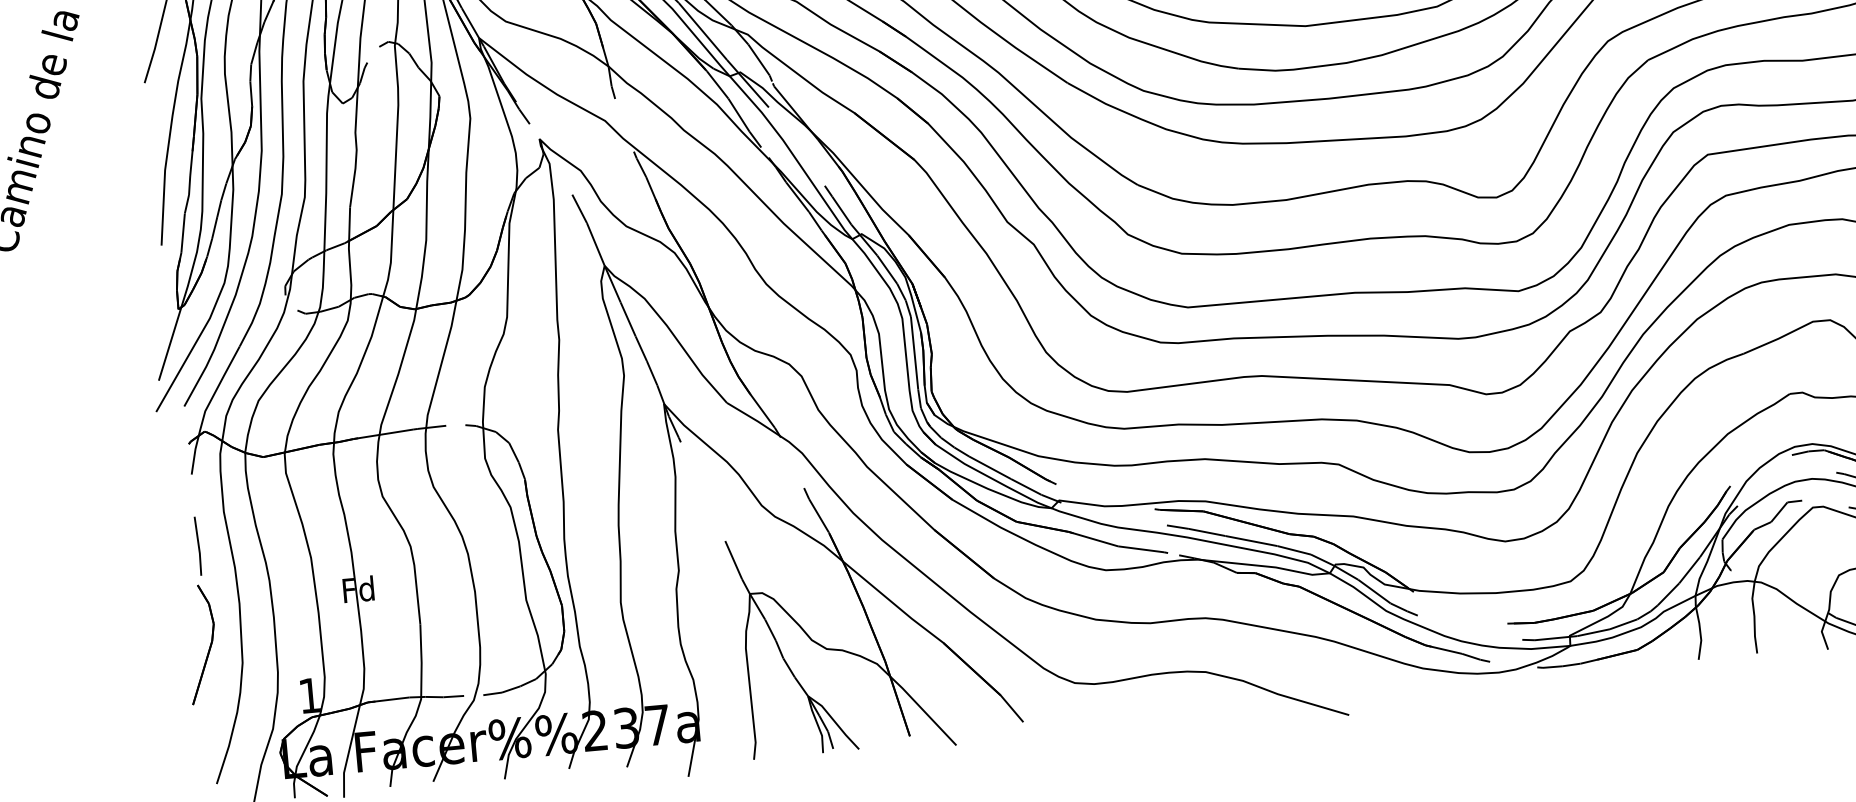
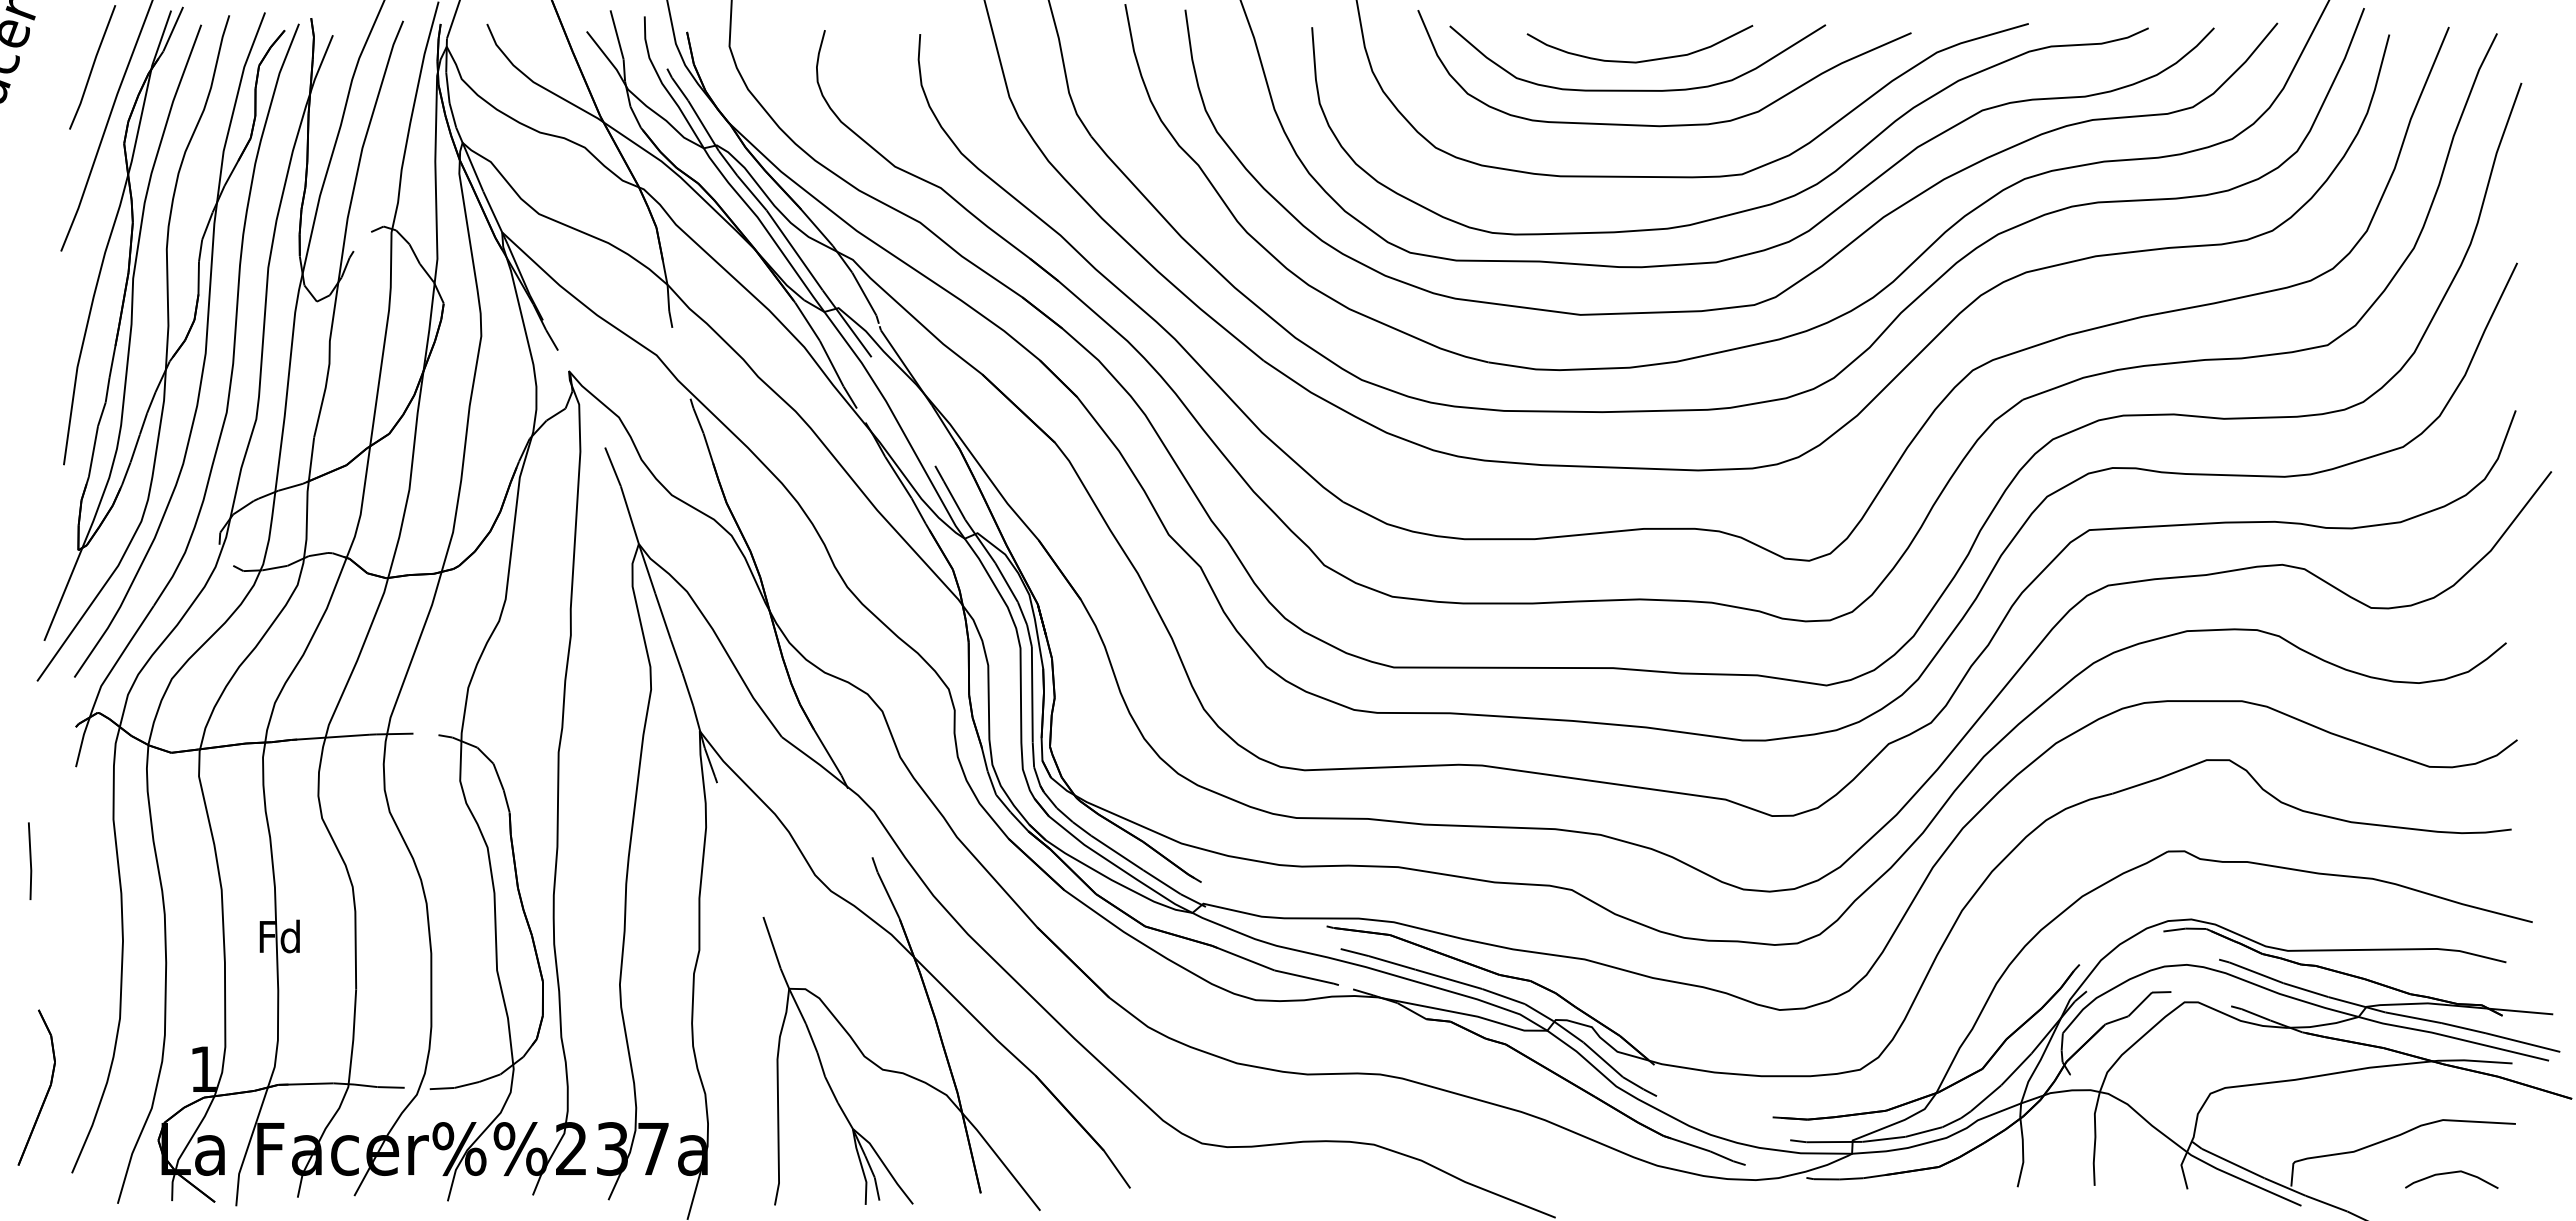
line: (198, 545) -> (30, 860), moved
part: (209, 647) -> (46, 1092), moved

